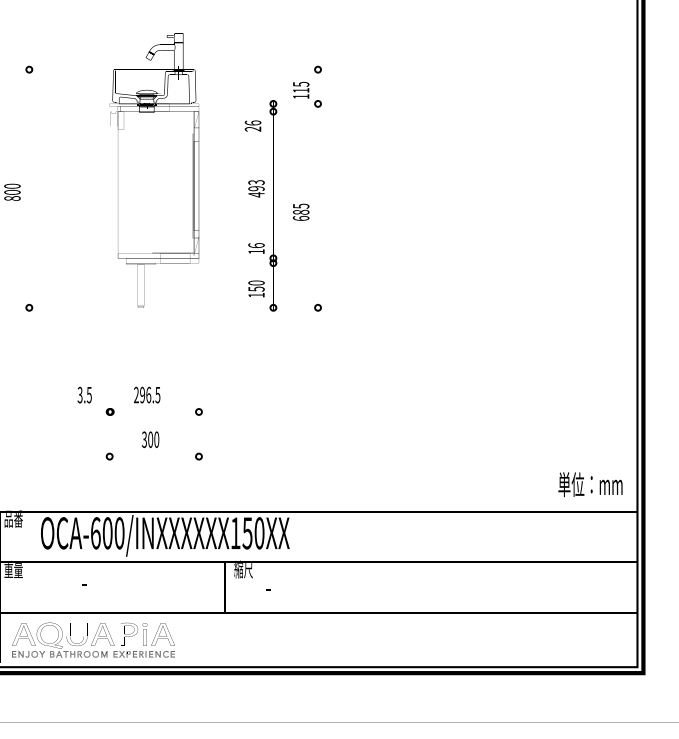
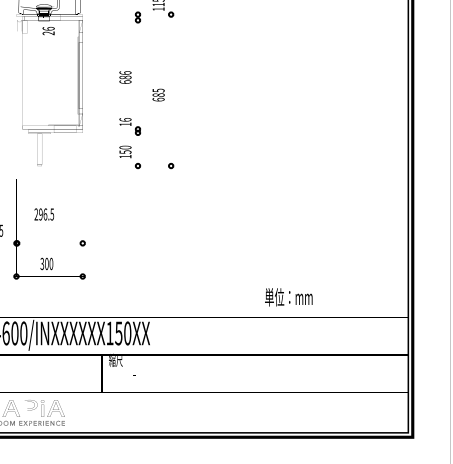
text: (252, 125) -> (48, 30), moved
text: (256, 188) -> (125, 77), 493 -> 686
text: (147, 394) -> (44, 214), moved
text: (590, 484) -> (288, 297), moved

